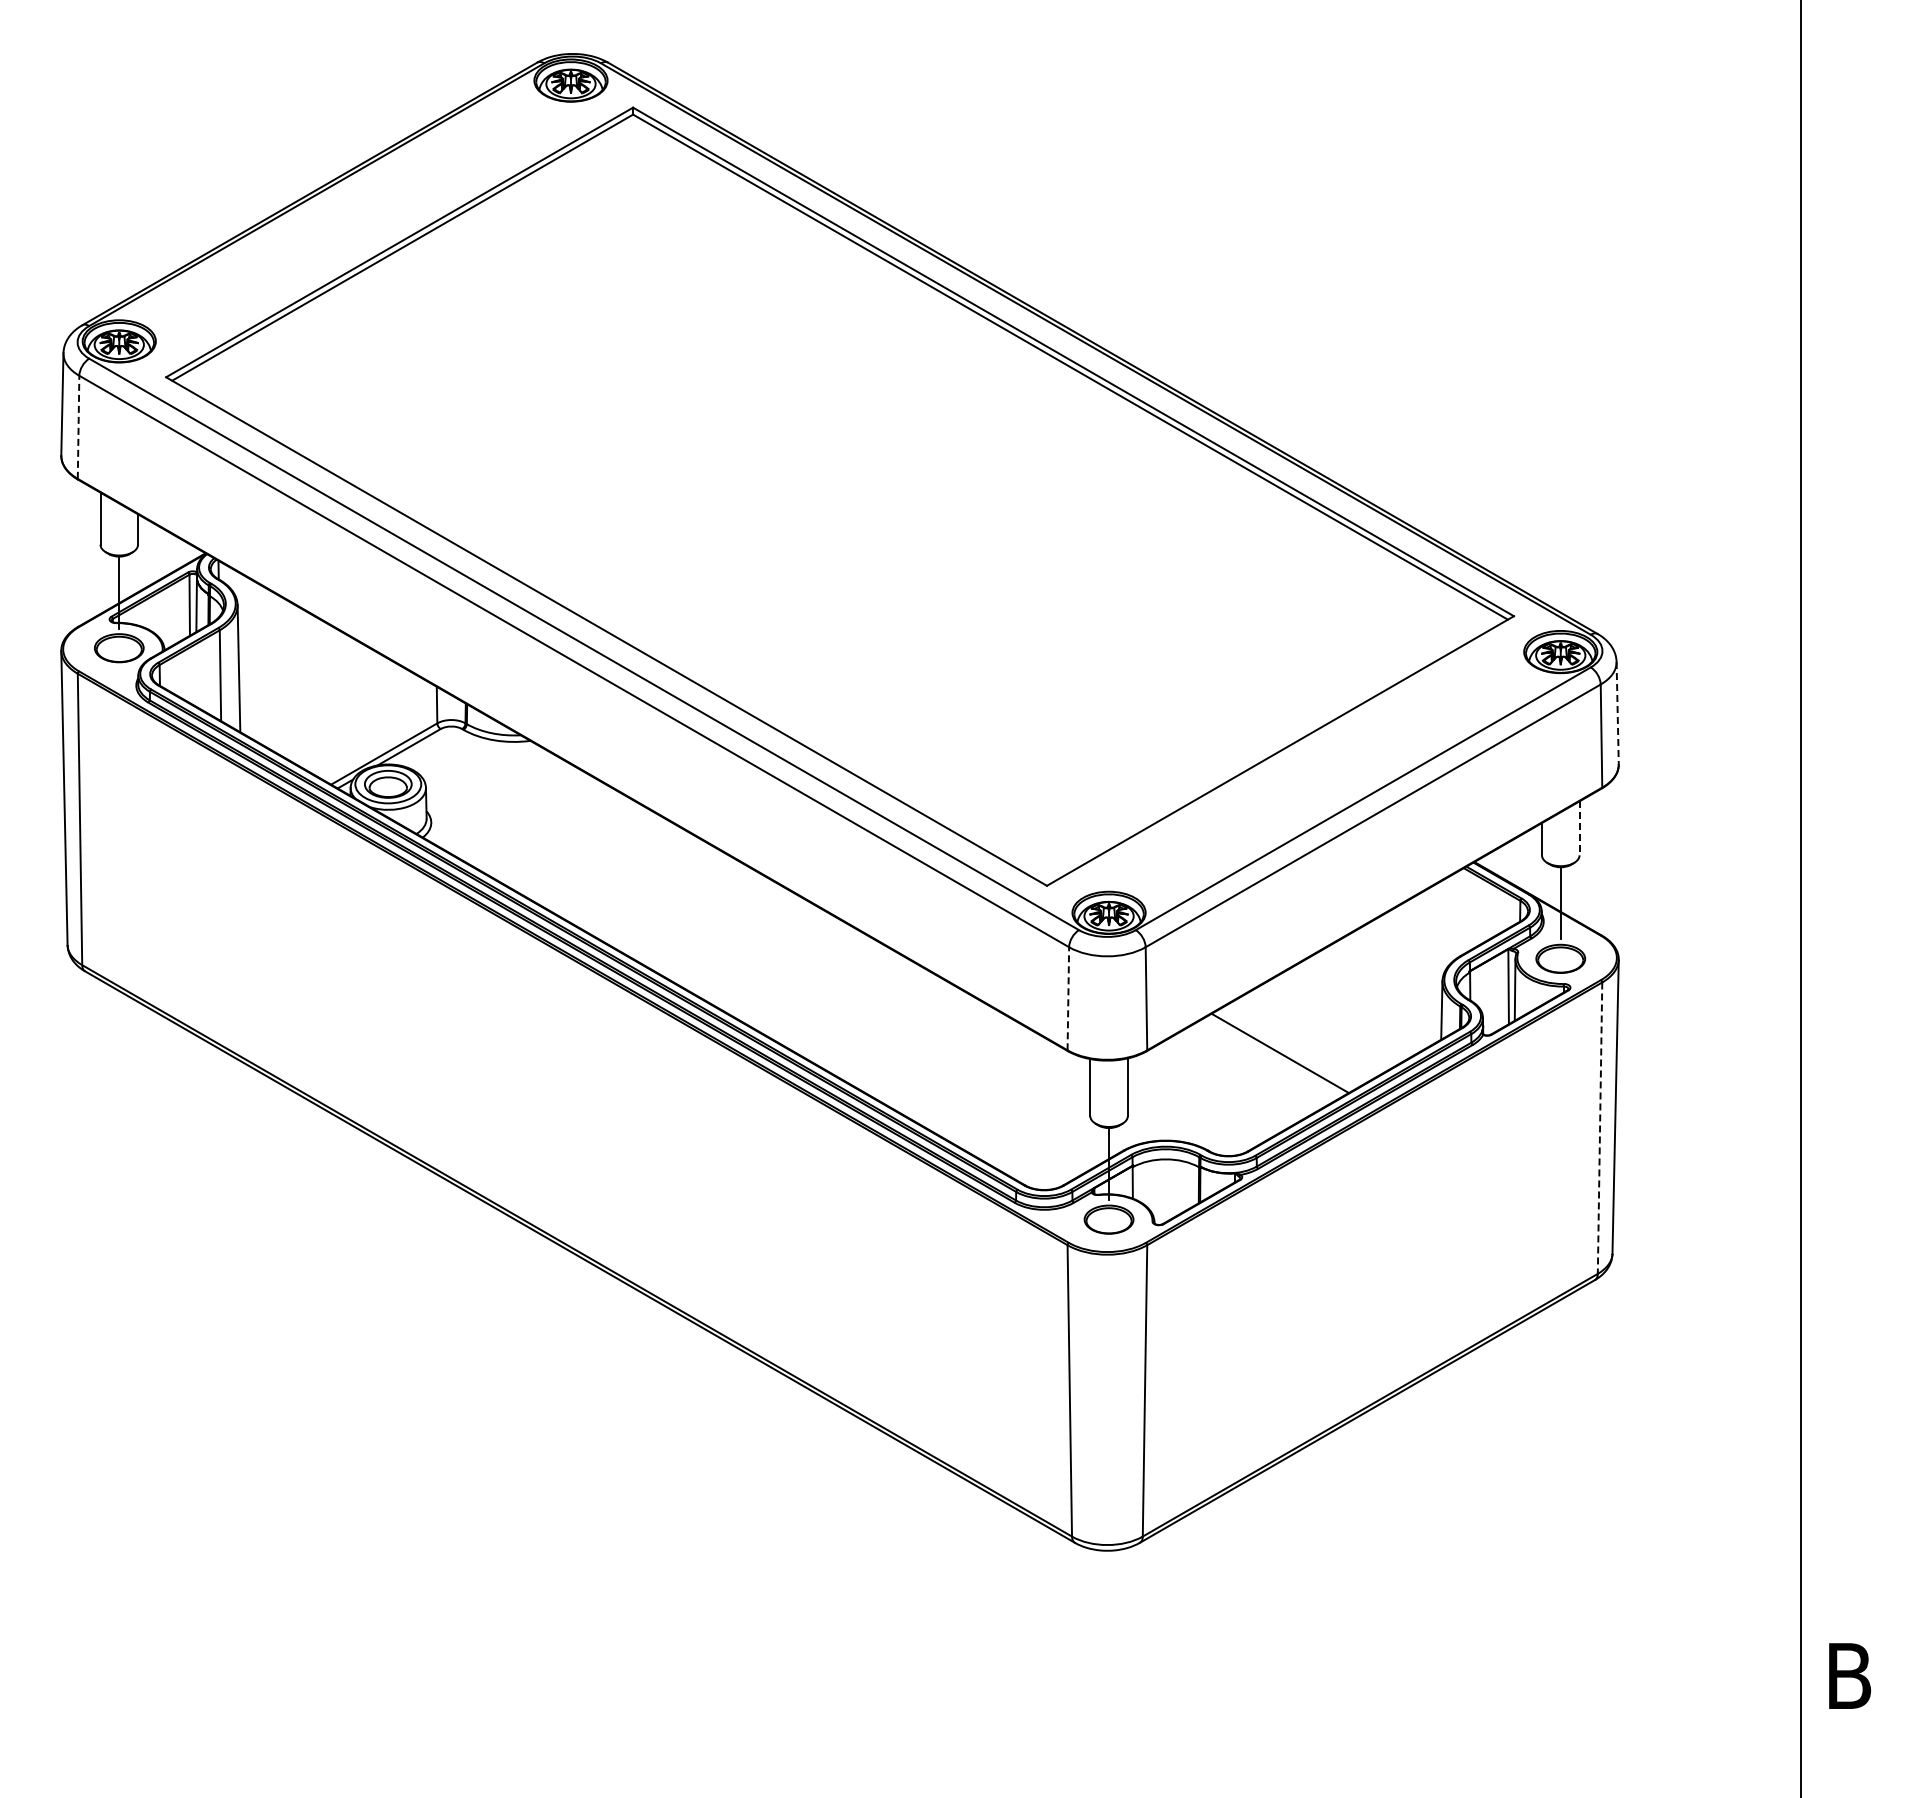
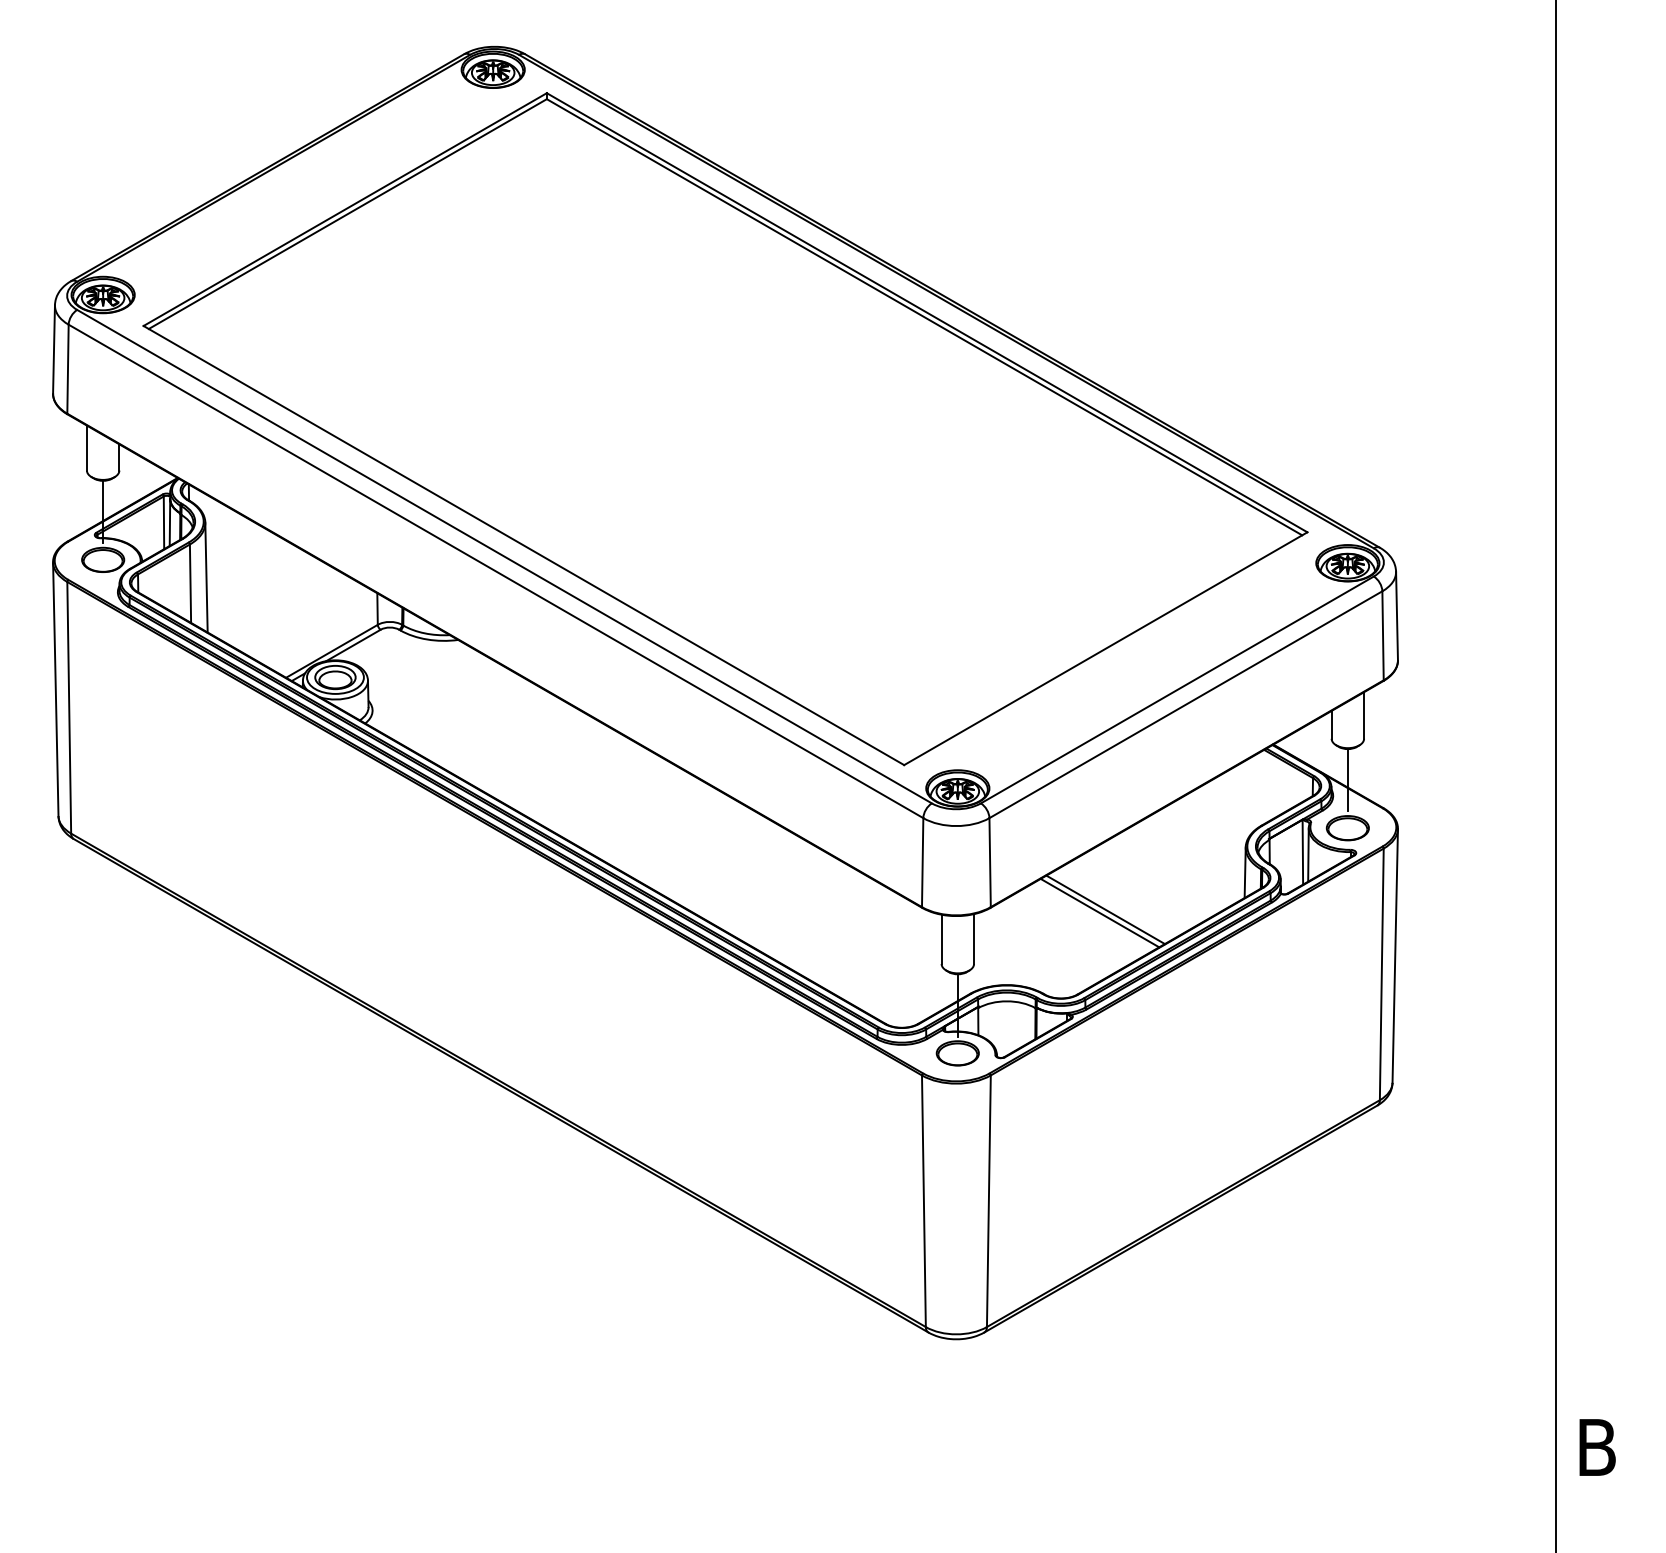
line: (78, 427) -> (67, 369), dashed -> solid
line: (1617, 713) -> (1396, 616), dashed -> solid
line: (1579, 828) -> (1364, 715), dashed -> solid
line: (1068, 998) -> (922, 862), dashed -> solid
line: (1273, 1056) -> (1099, 912), added
line: (1600, 1128) -> (1382, 974), dashed -> solid

